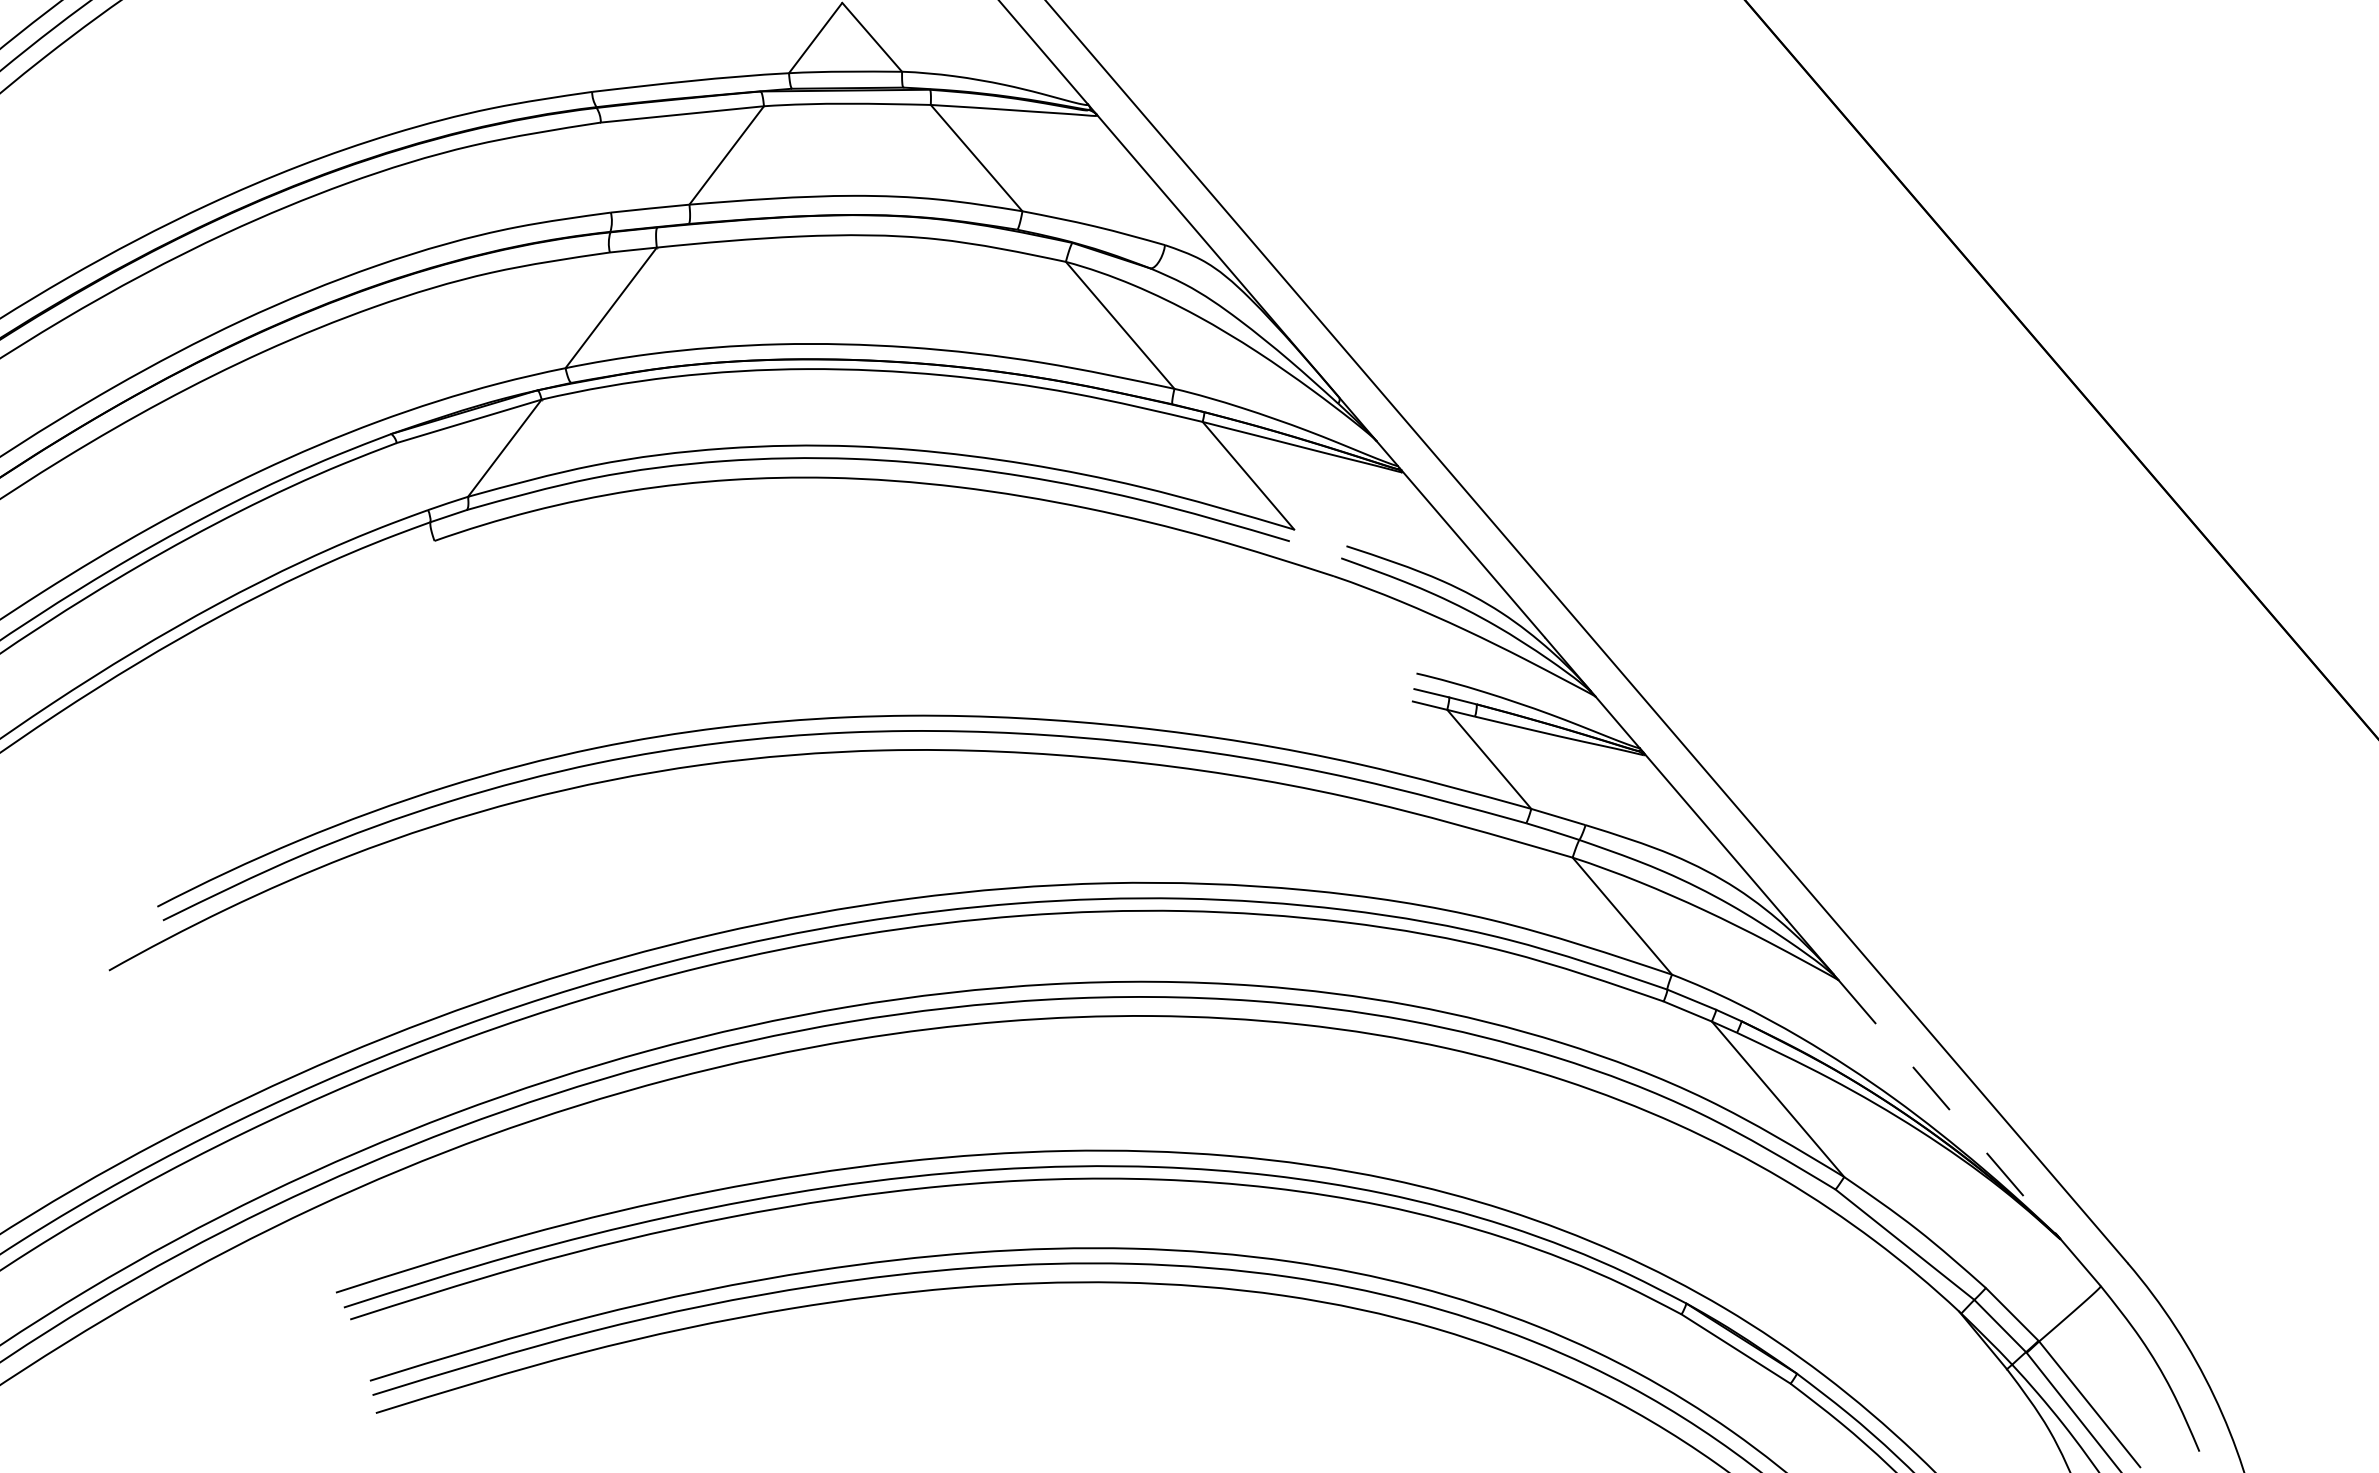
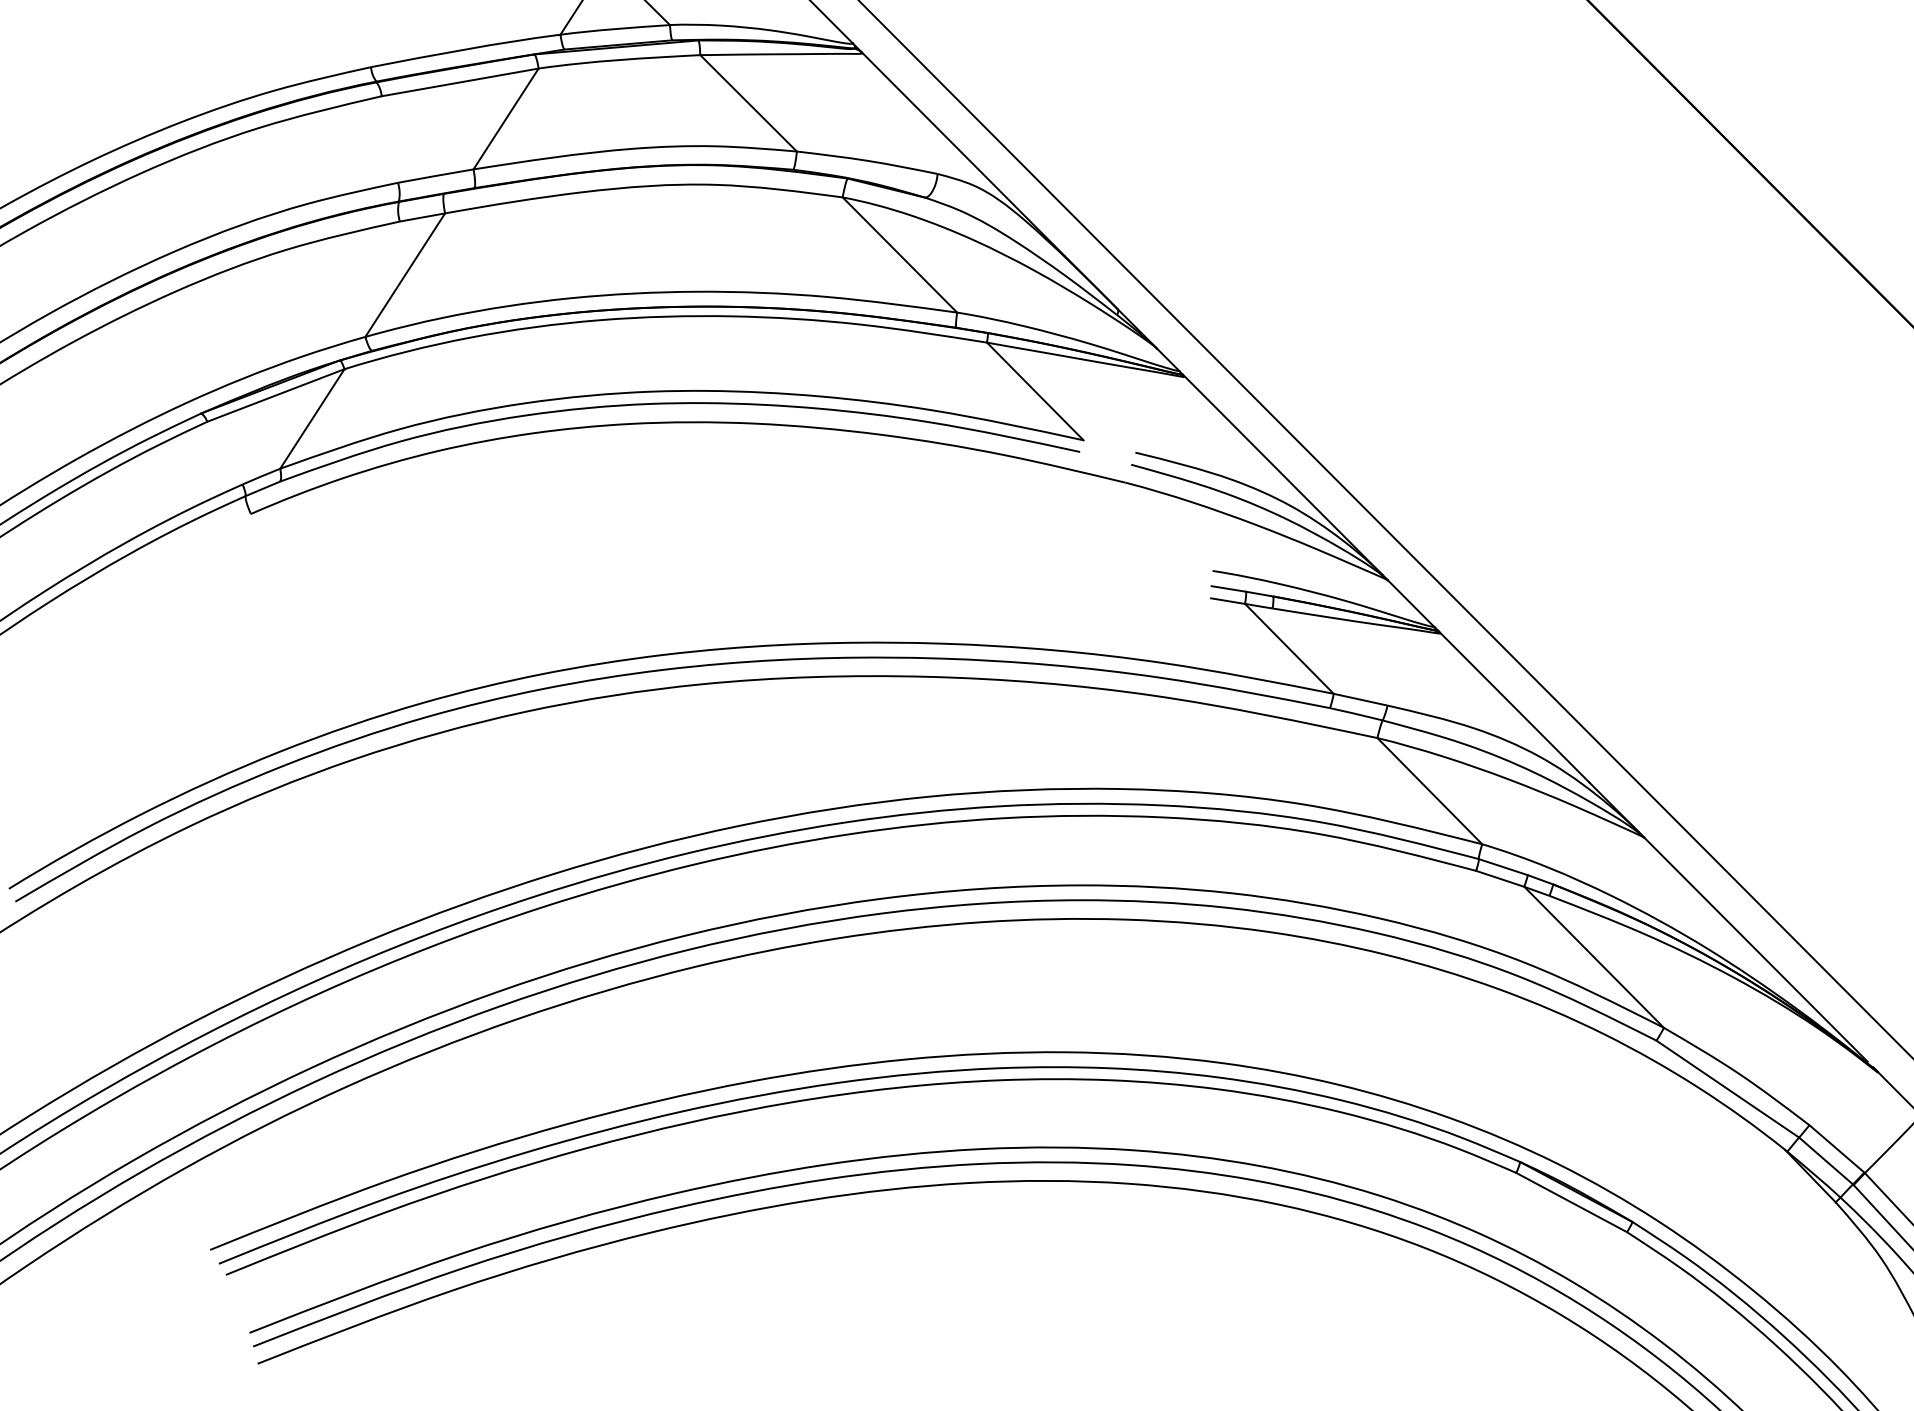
line: (1945, 1104) -> (1756, 950), dashed -> solid

